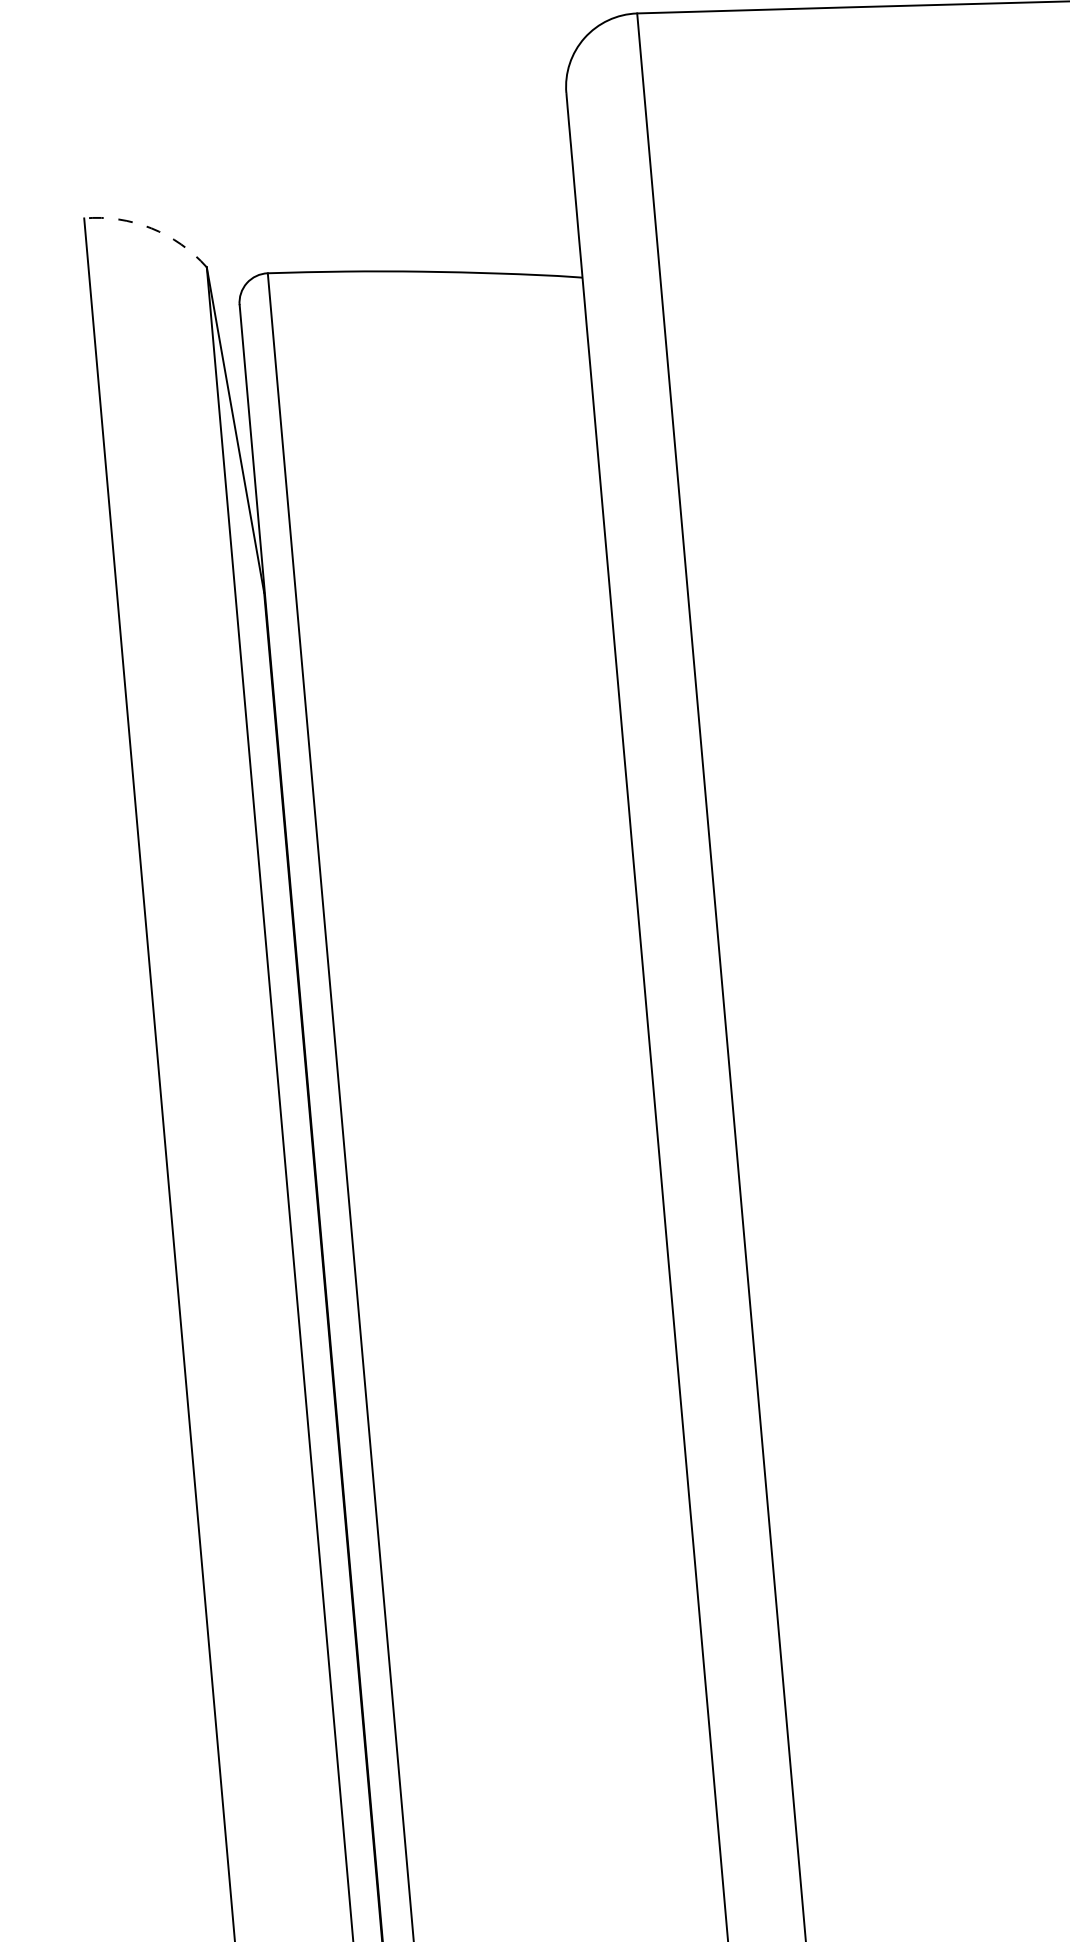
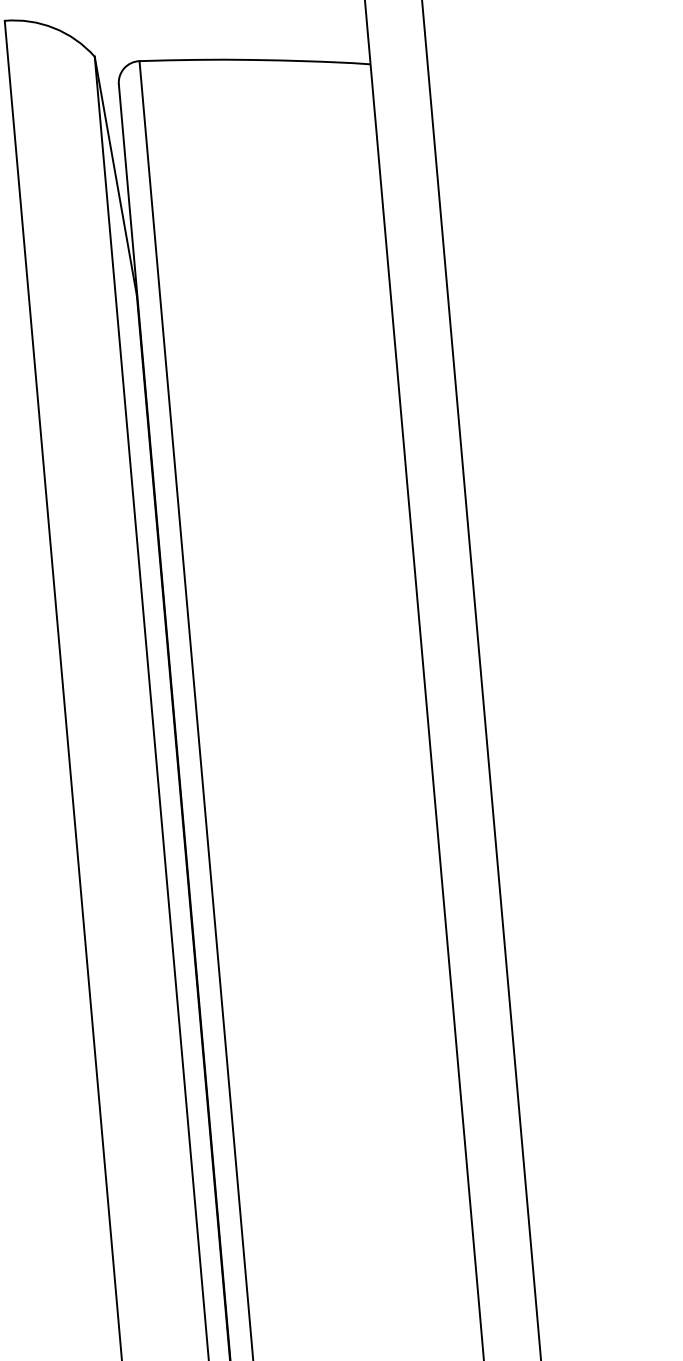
arc: (151, 228) -> (54, 28), dashed -> solid

